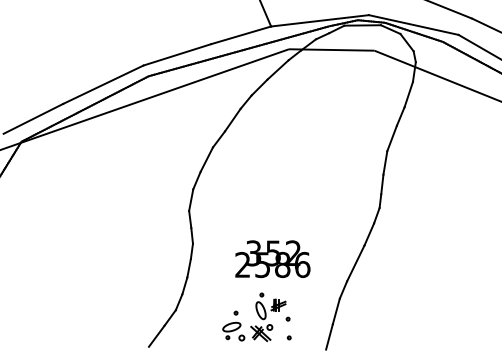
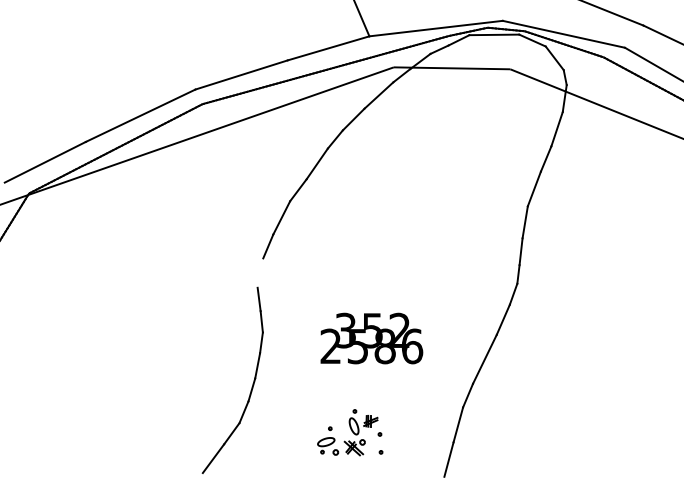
line: (191, 199) -> (260, 272), removed
text: (272, 259) -> (371, 338), moved
part: (257, 317) -> (350, 432), size x0.7

